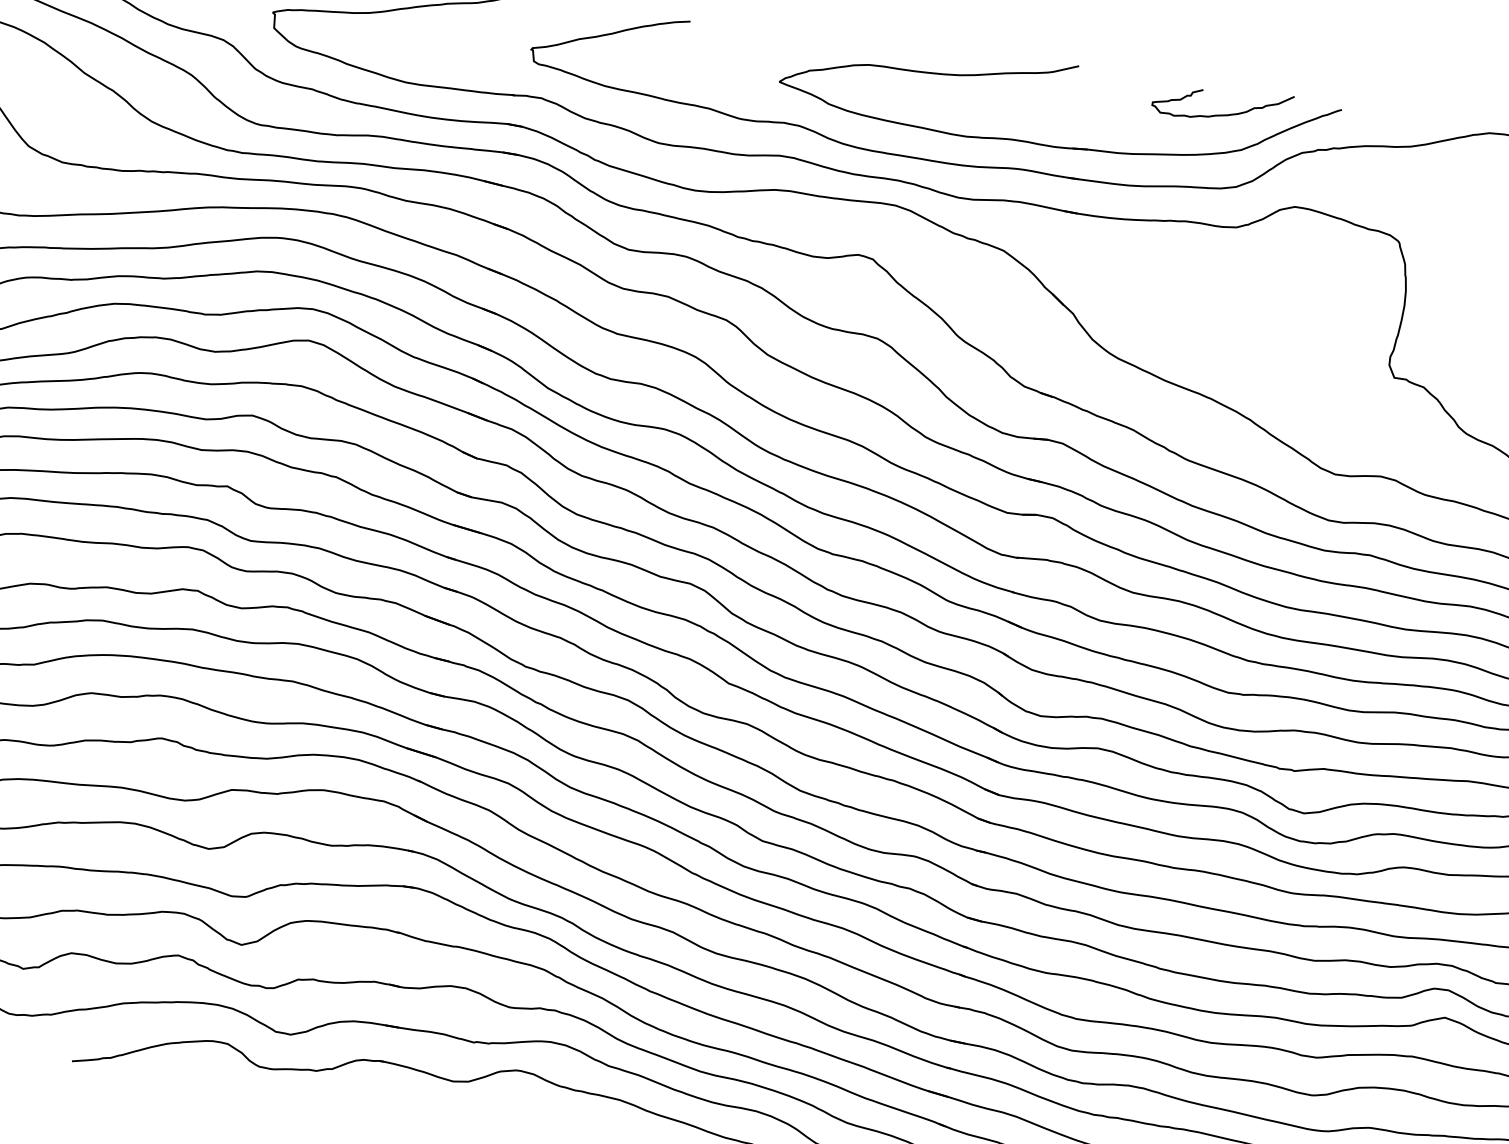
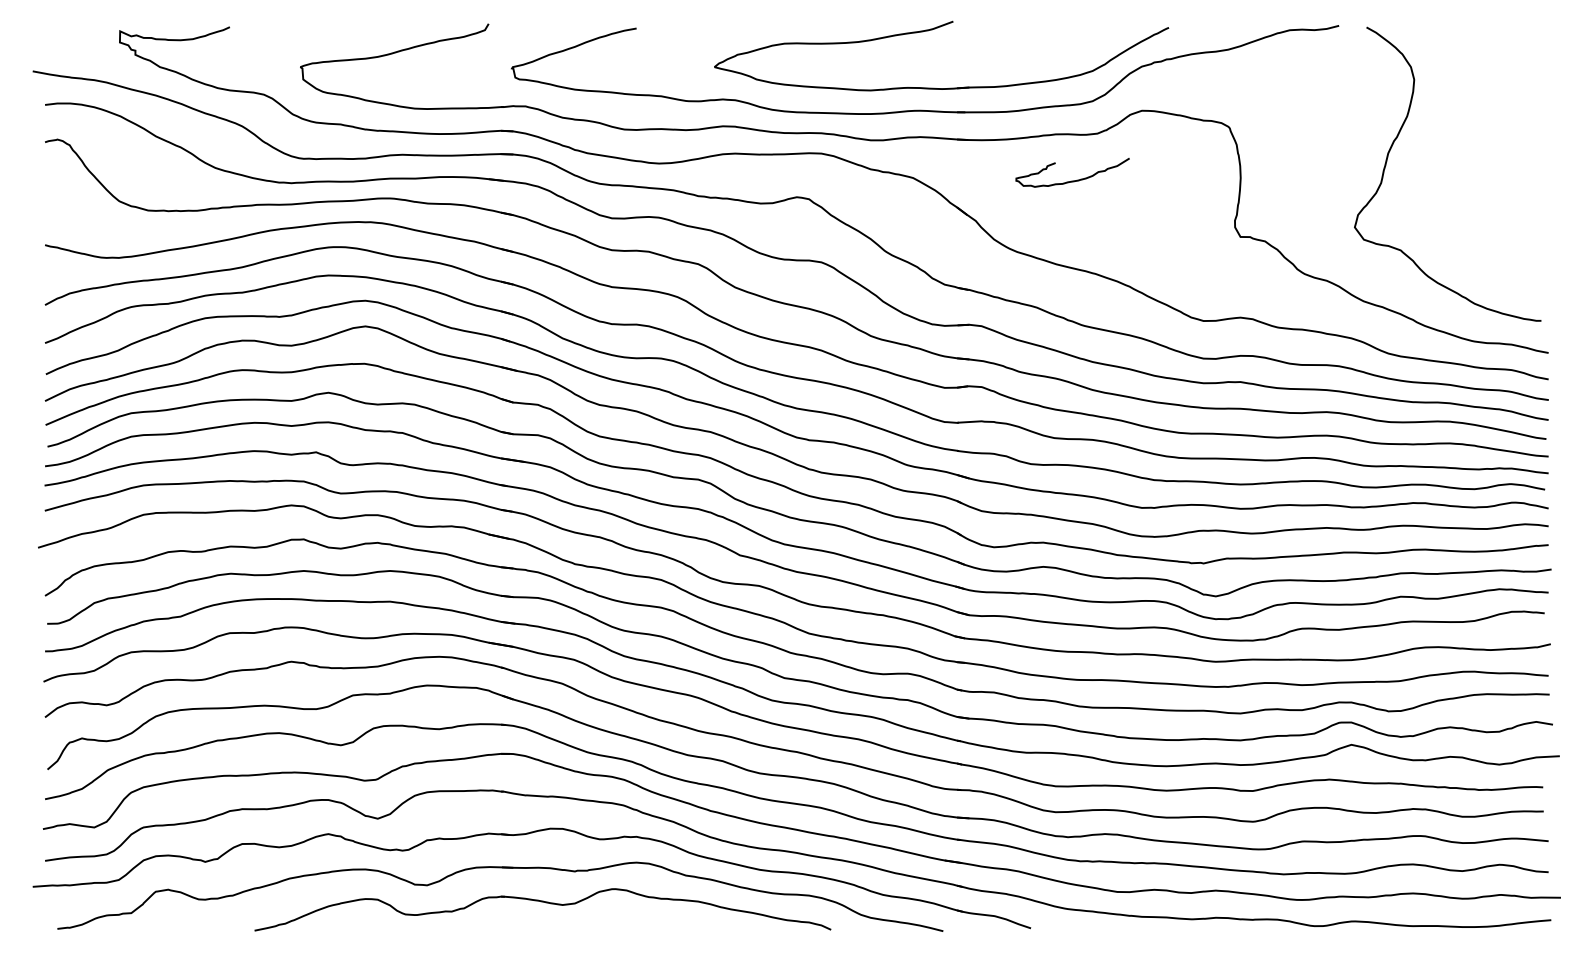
curve: (1221, 114) -> (1072, 180), moved

